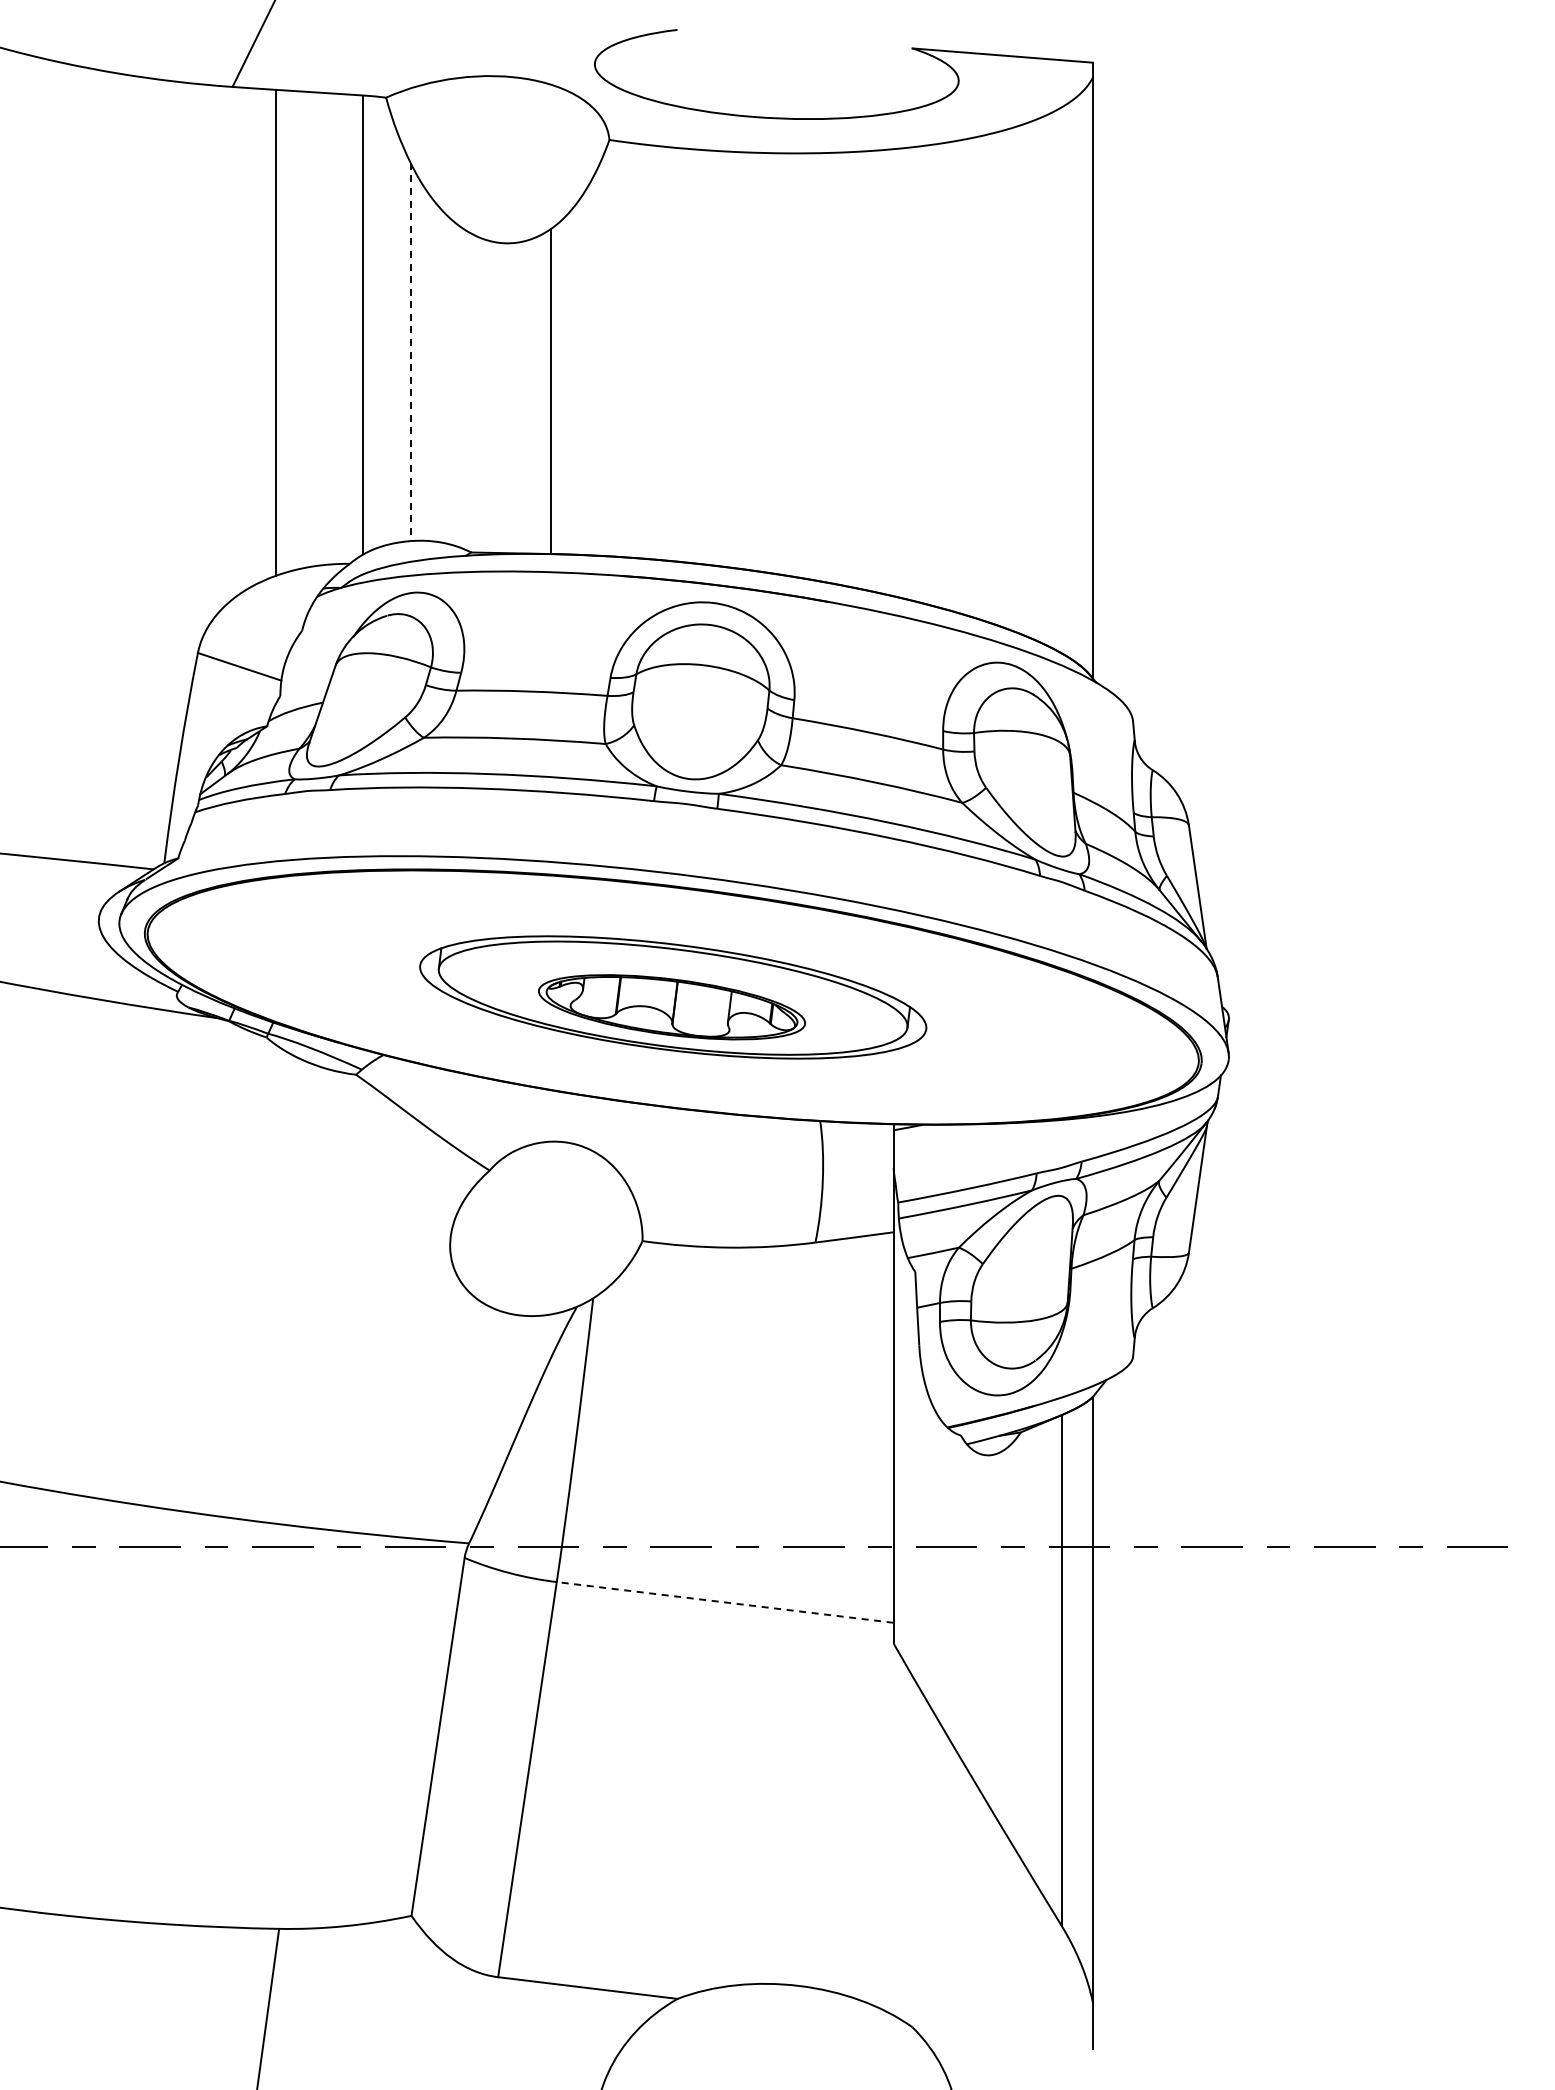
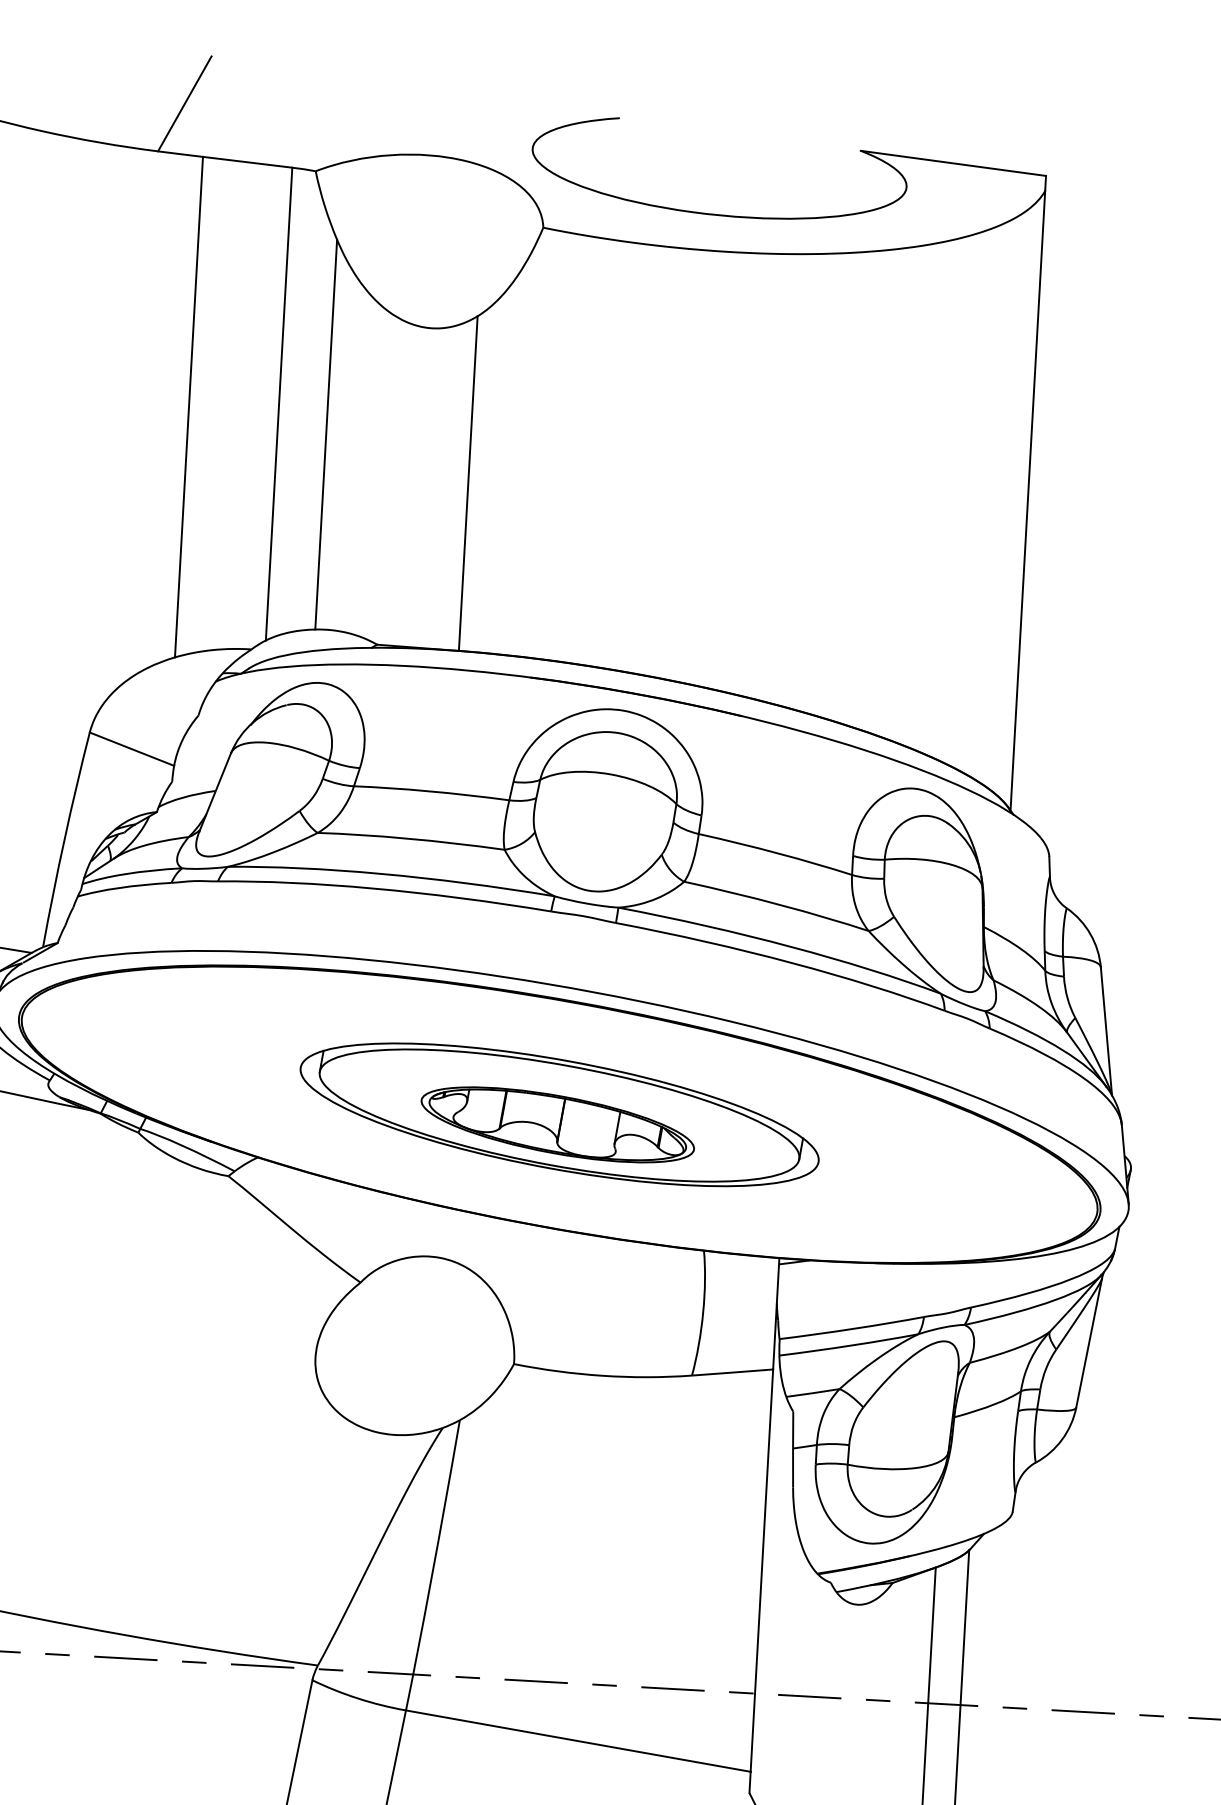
line: (410, 352) -> (326, 435), dashed -> solid
line: (725, 1602) -> (578, 1741), dashed -> solid

